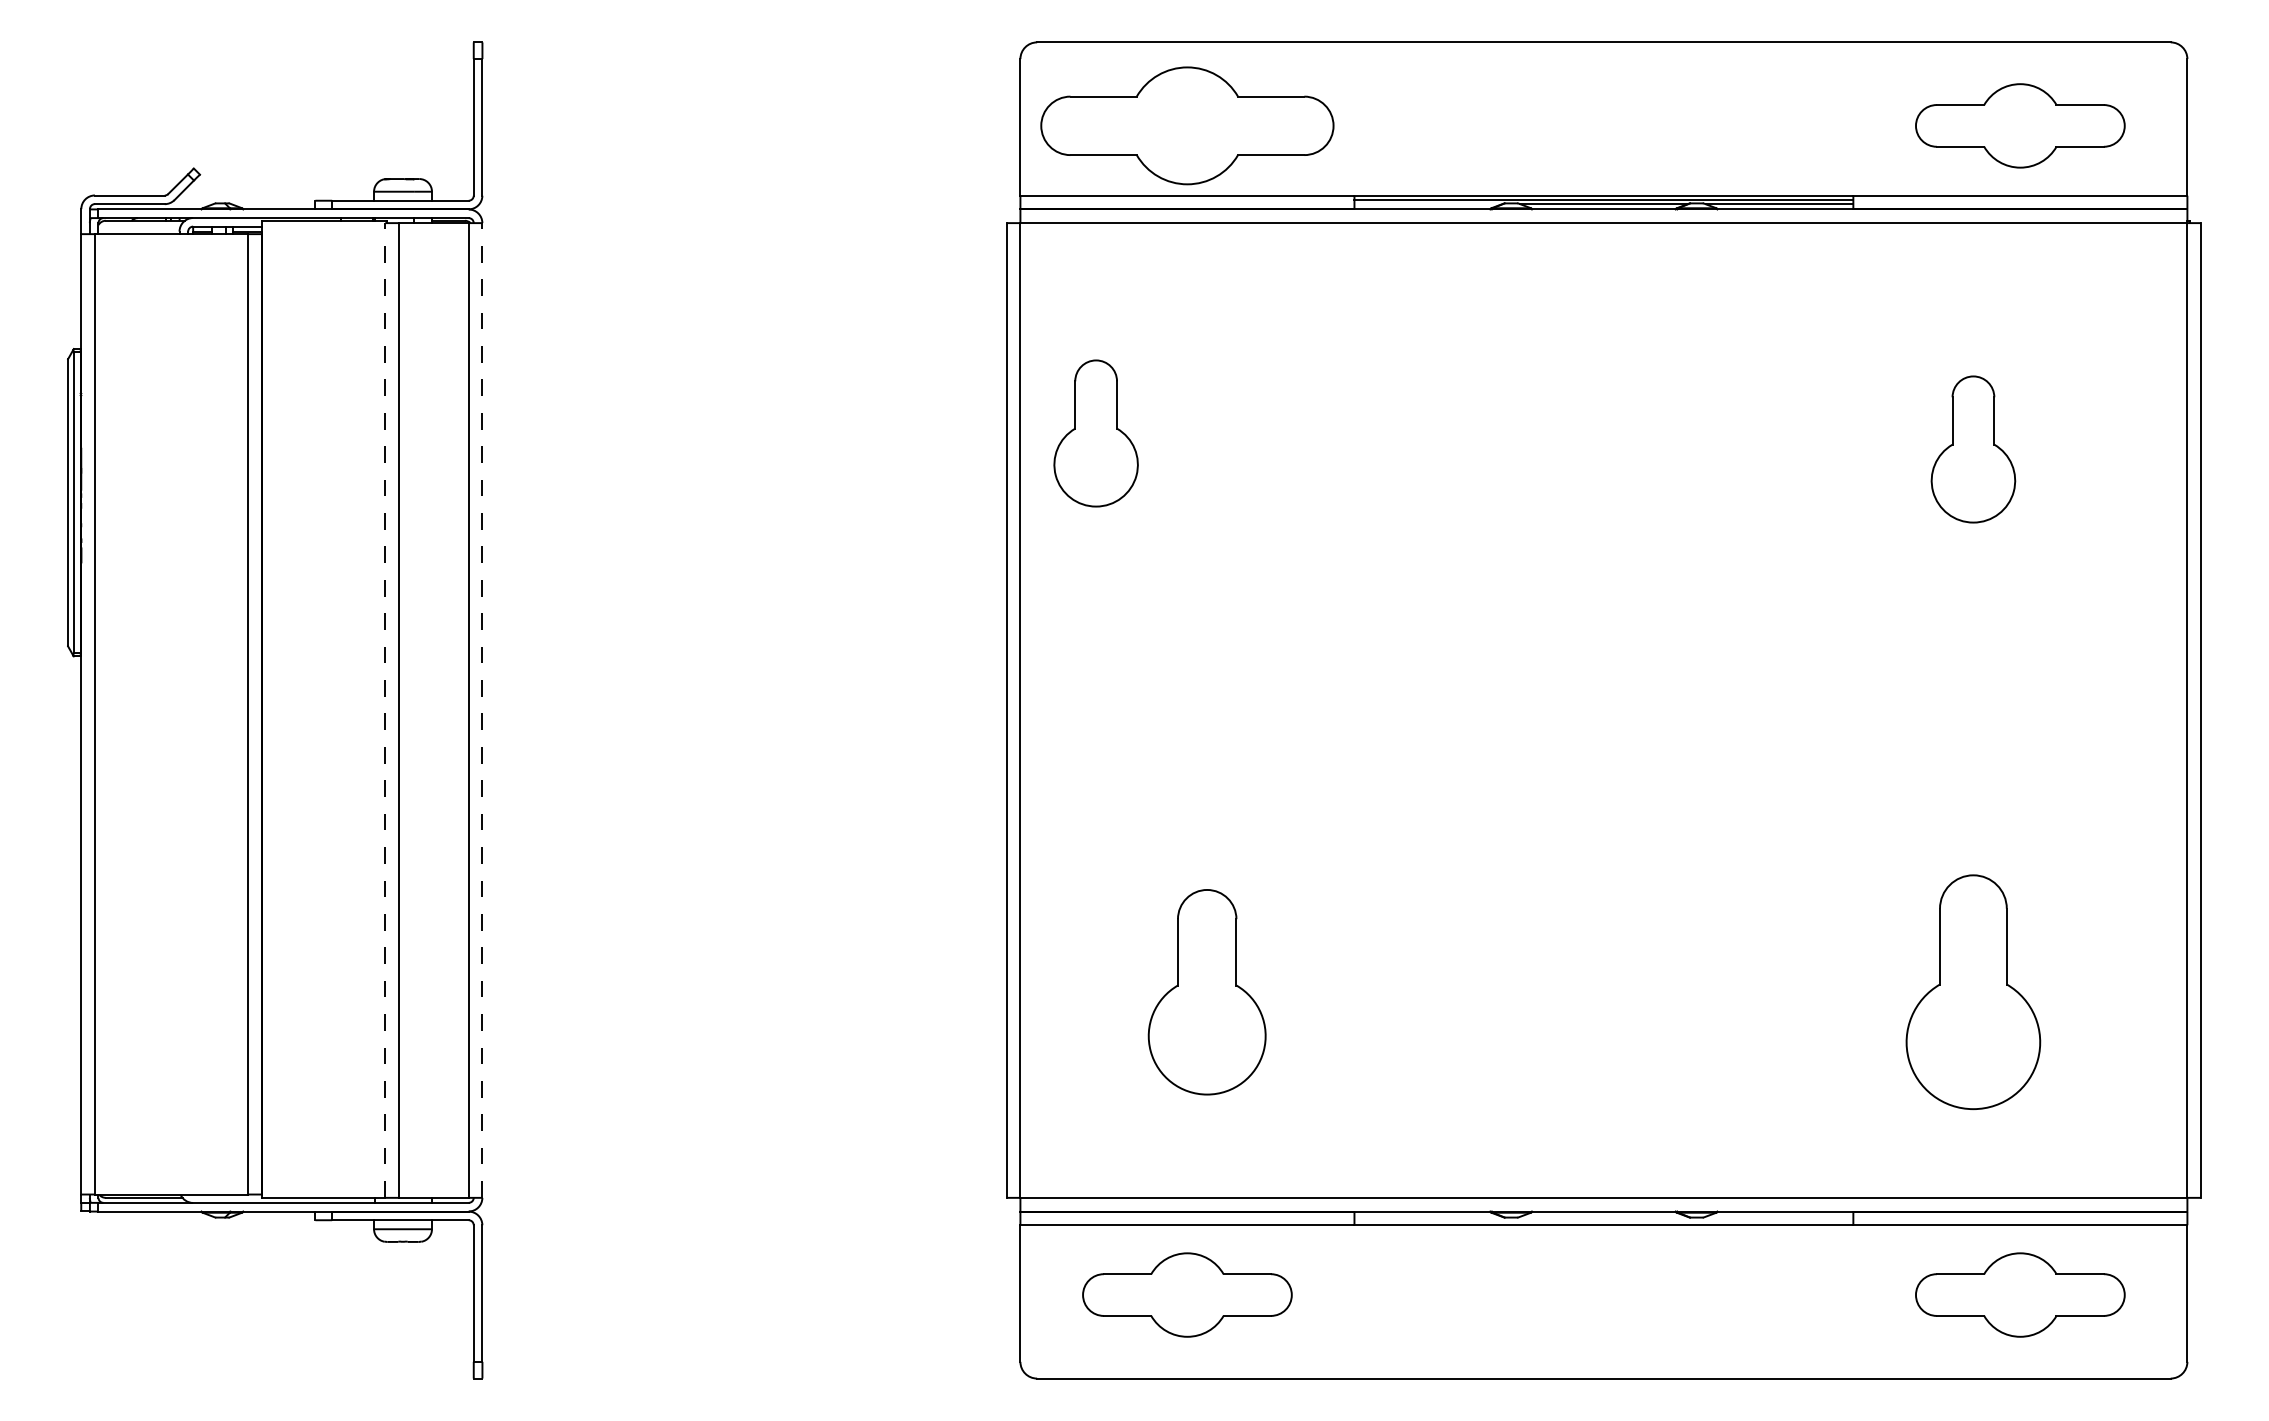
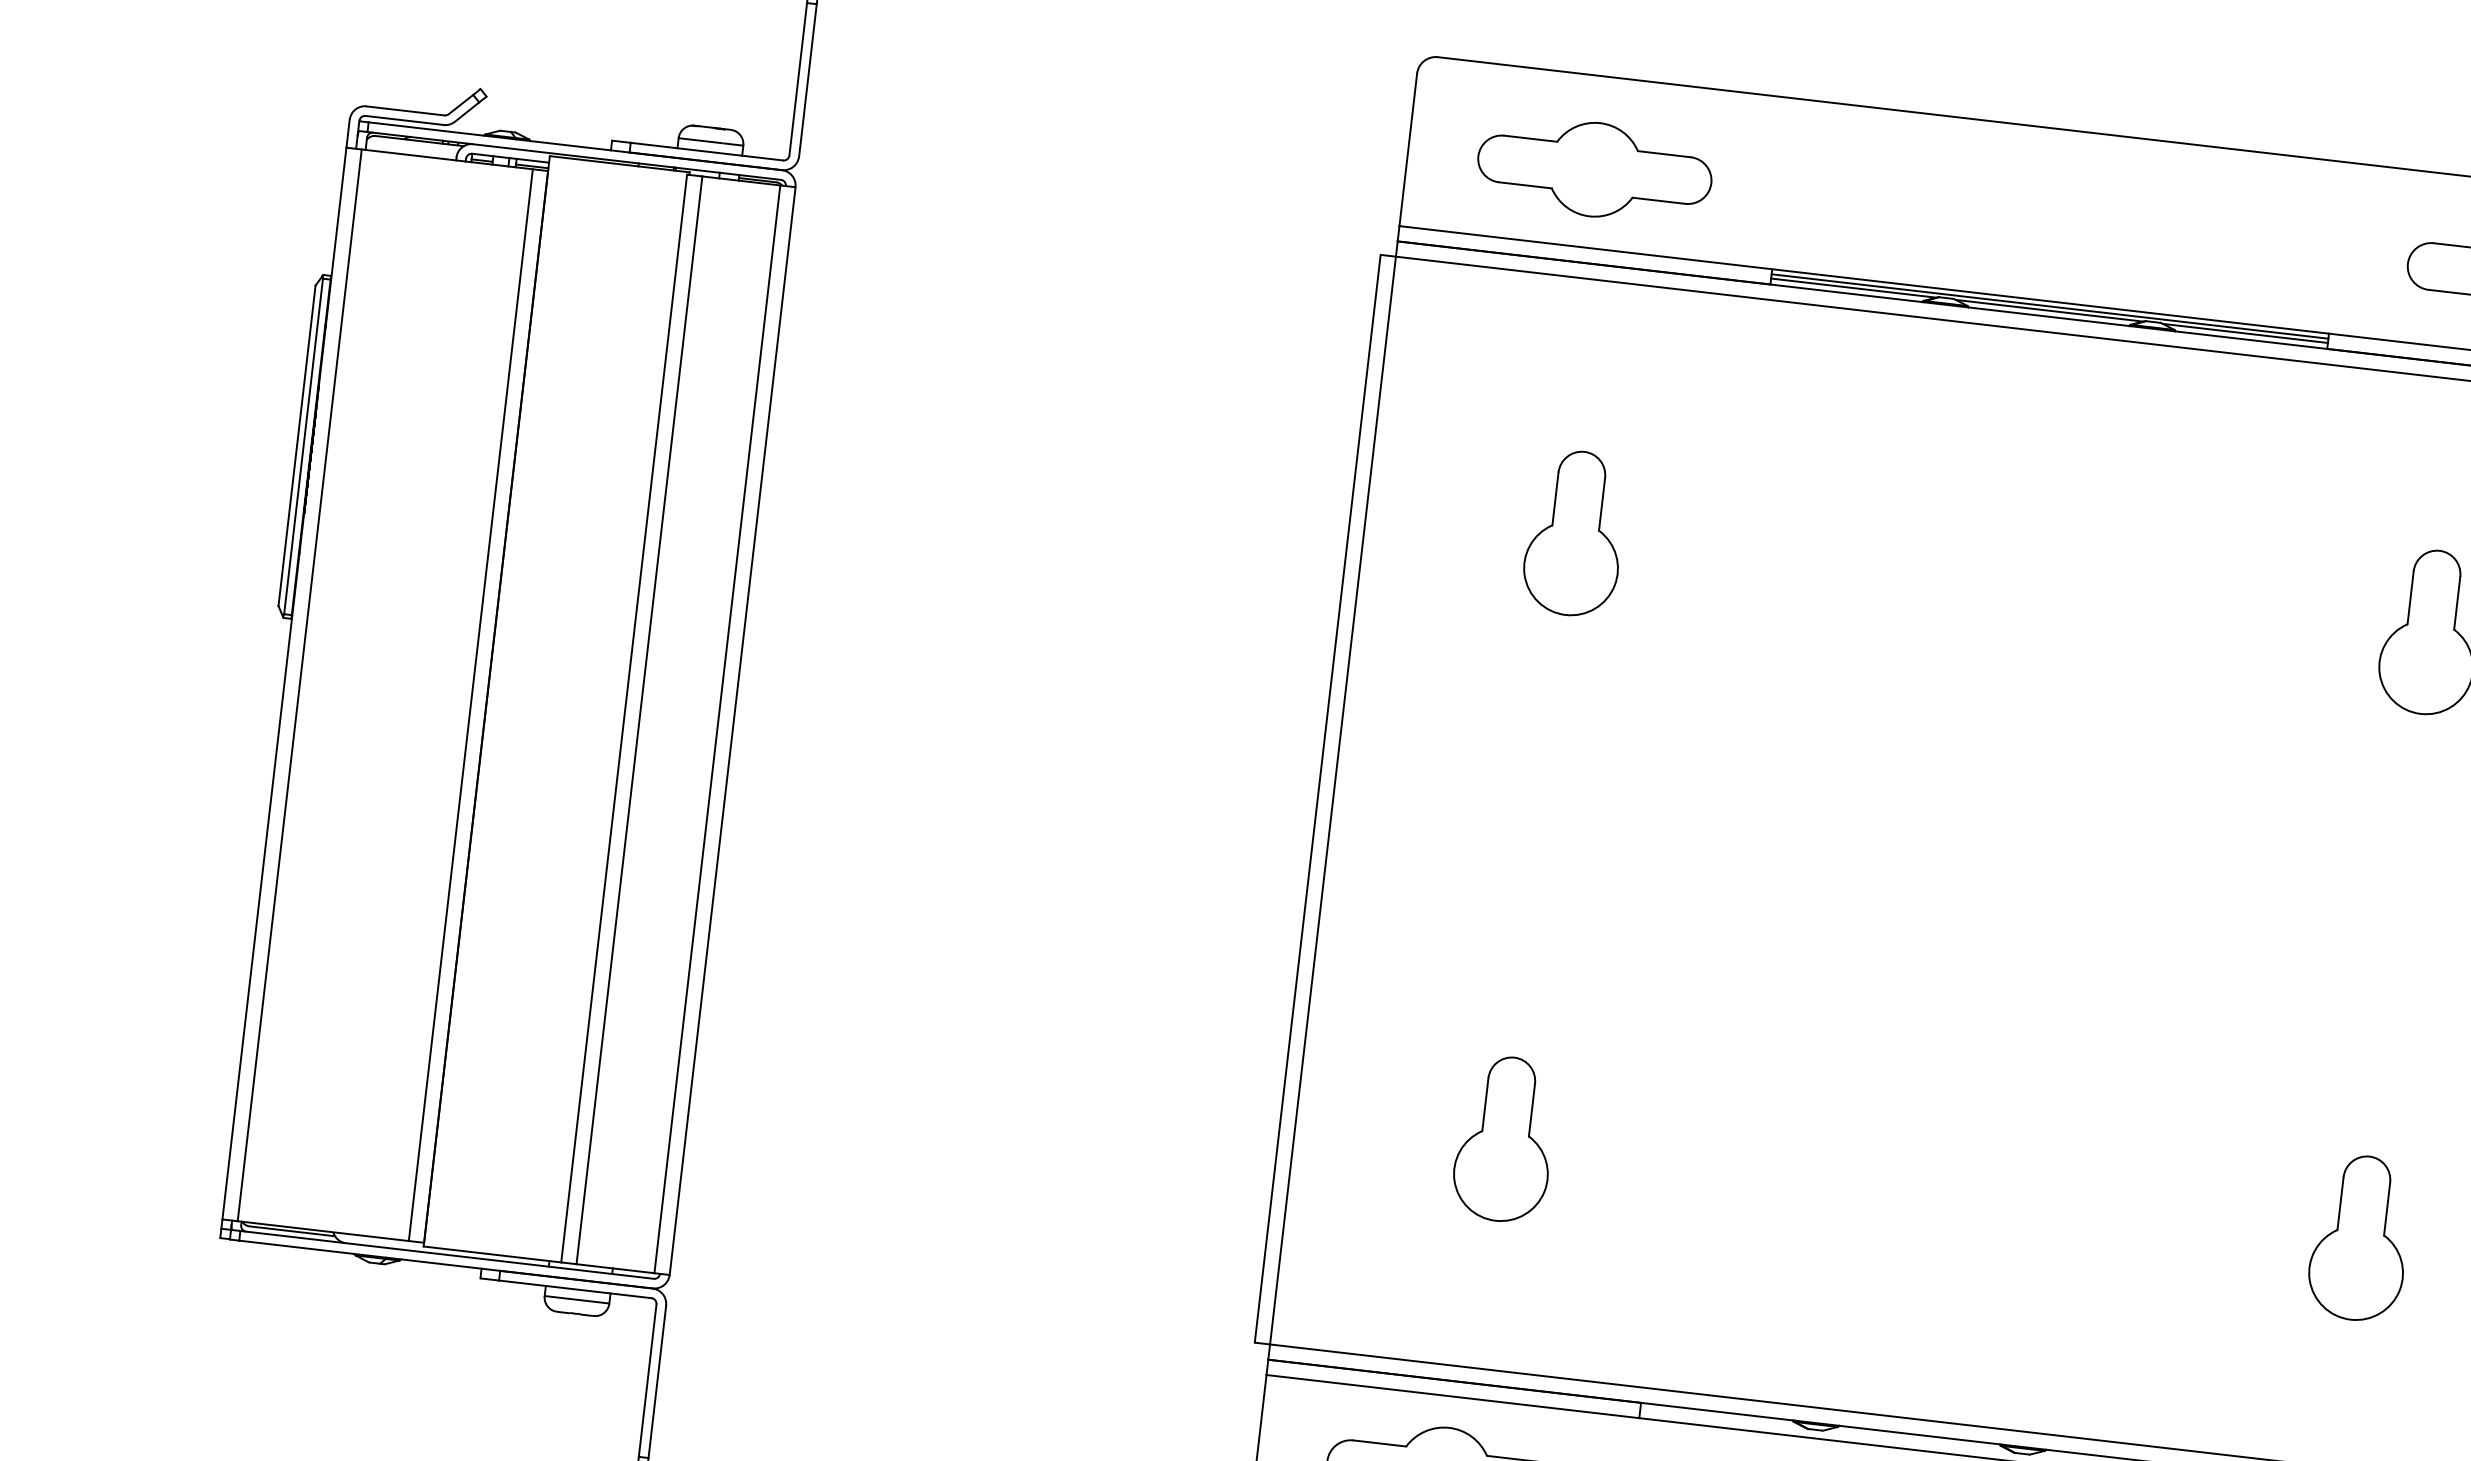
part: (1187, 125) -> (1594, 169), size x0.71
line: (1428, 204) -> (1853, 288), added
part: (1095, 433) -> (1574, 533), moved
line: (385, 709) -> (624, 717), dashed -> solid
line: (482, 709) -> (732, 730), dashed -> solid
part: (1206, 992) -> (1504, 1139), size x0.71
part: (1973, 992) -> (2360, 1238), size x0.62

